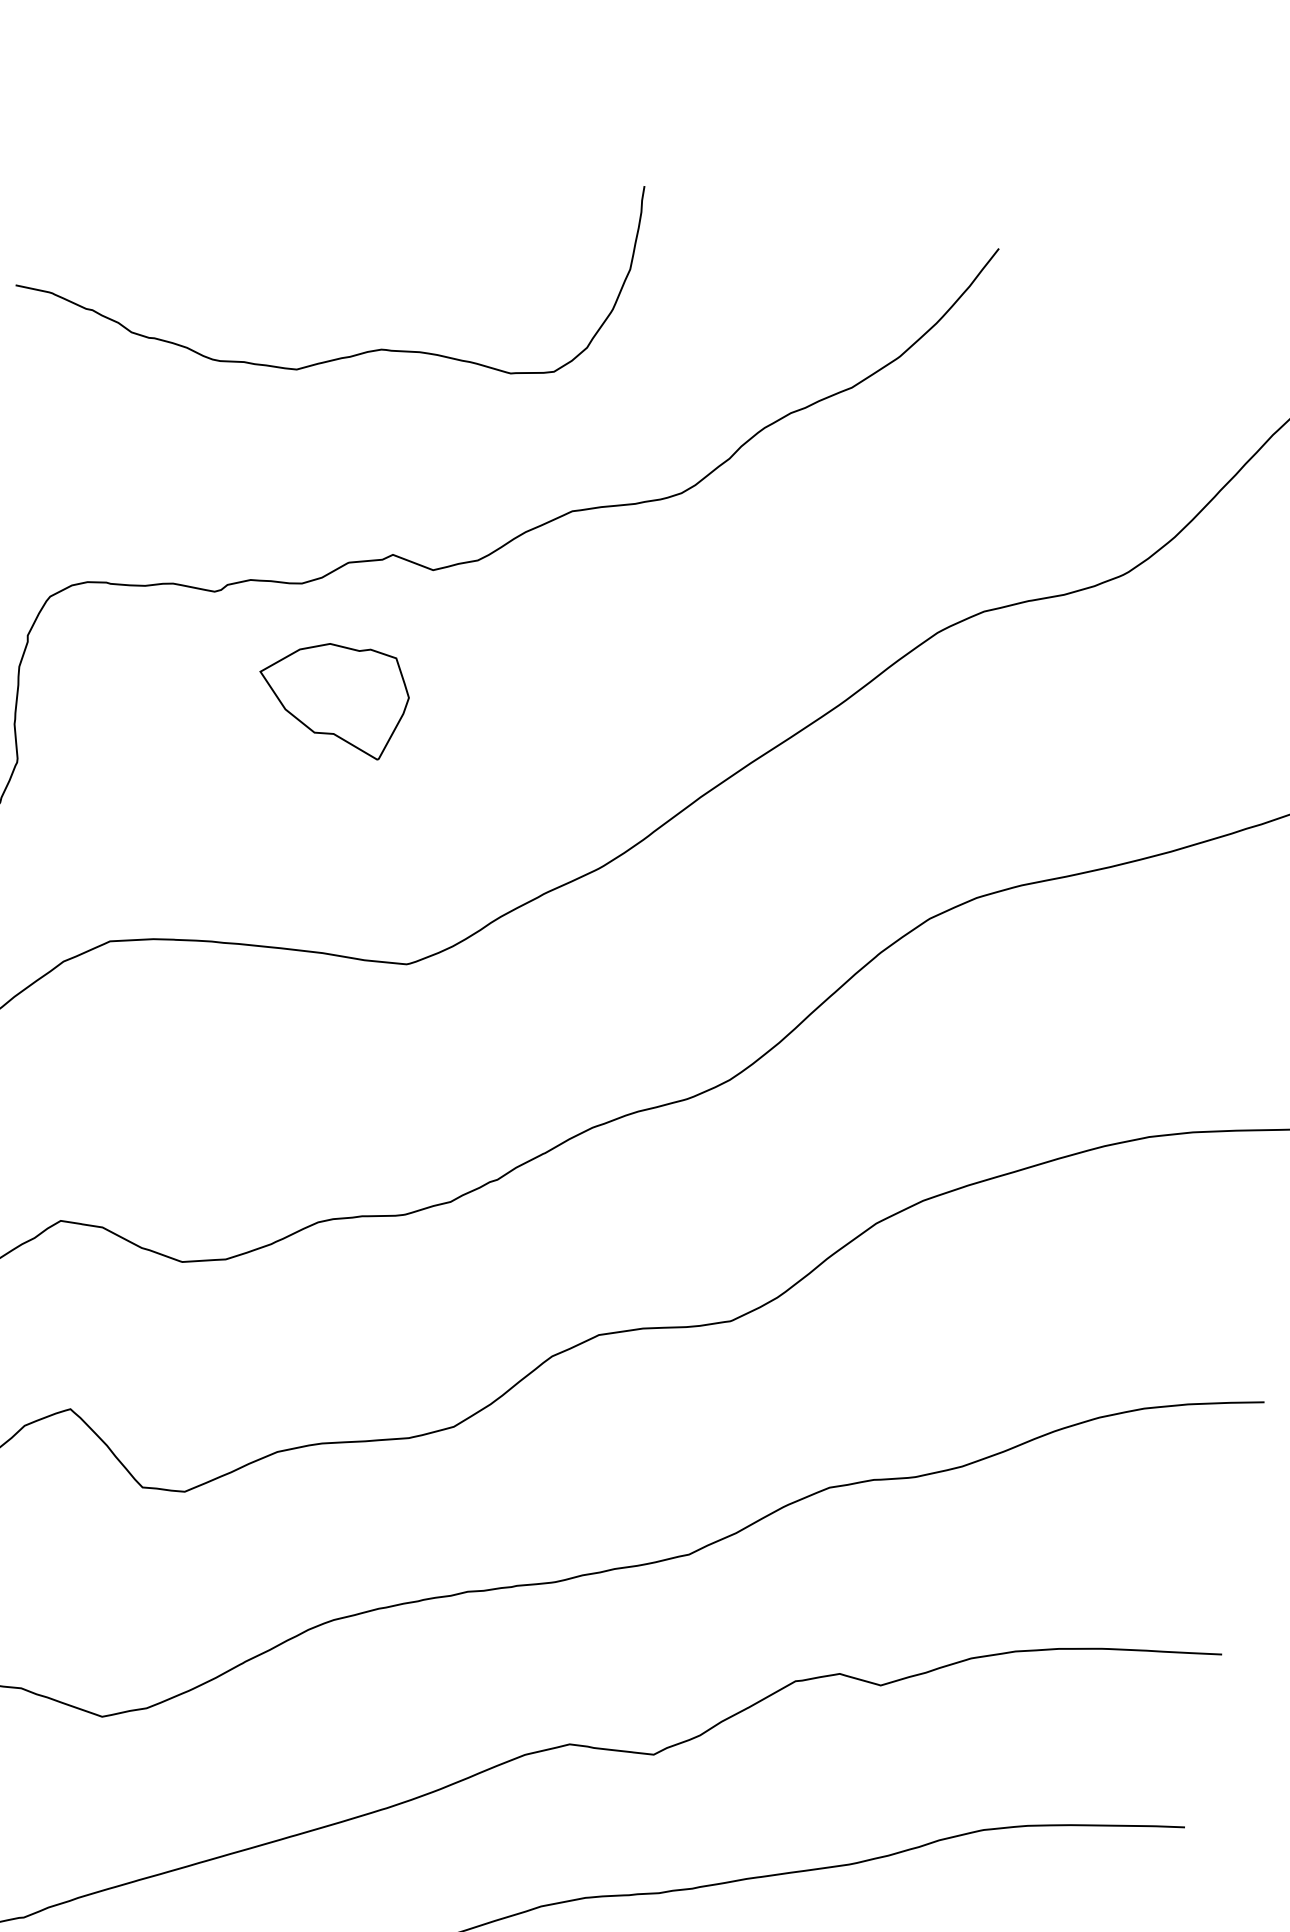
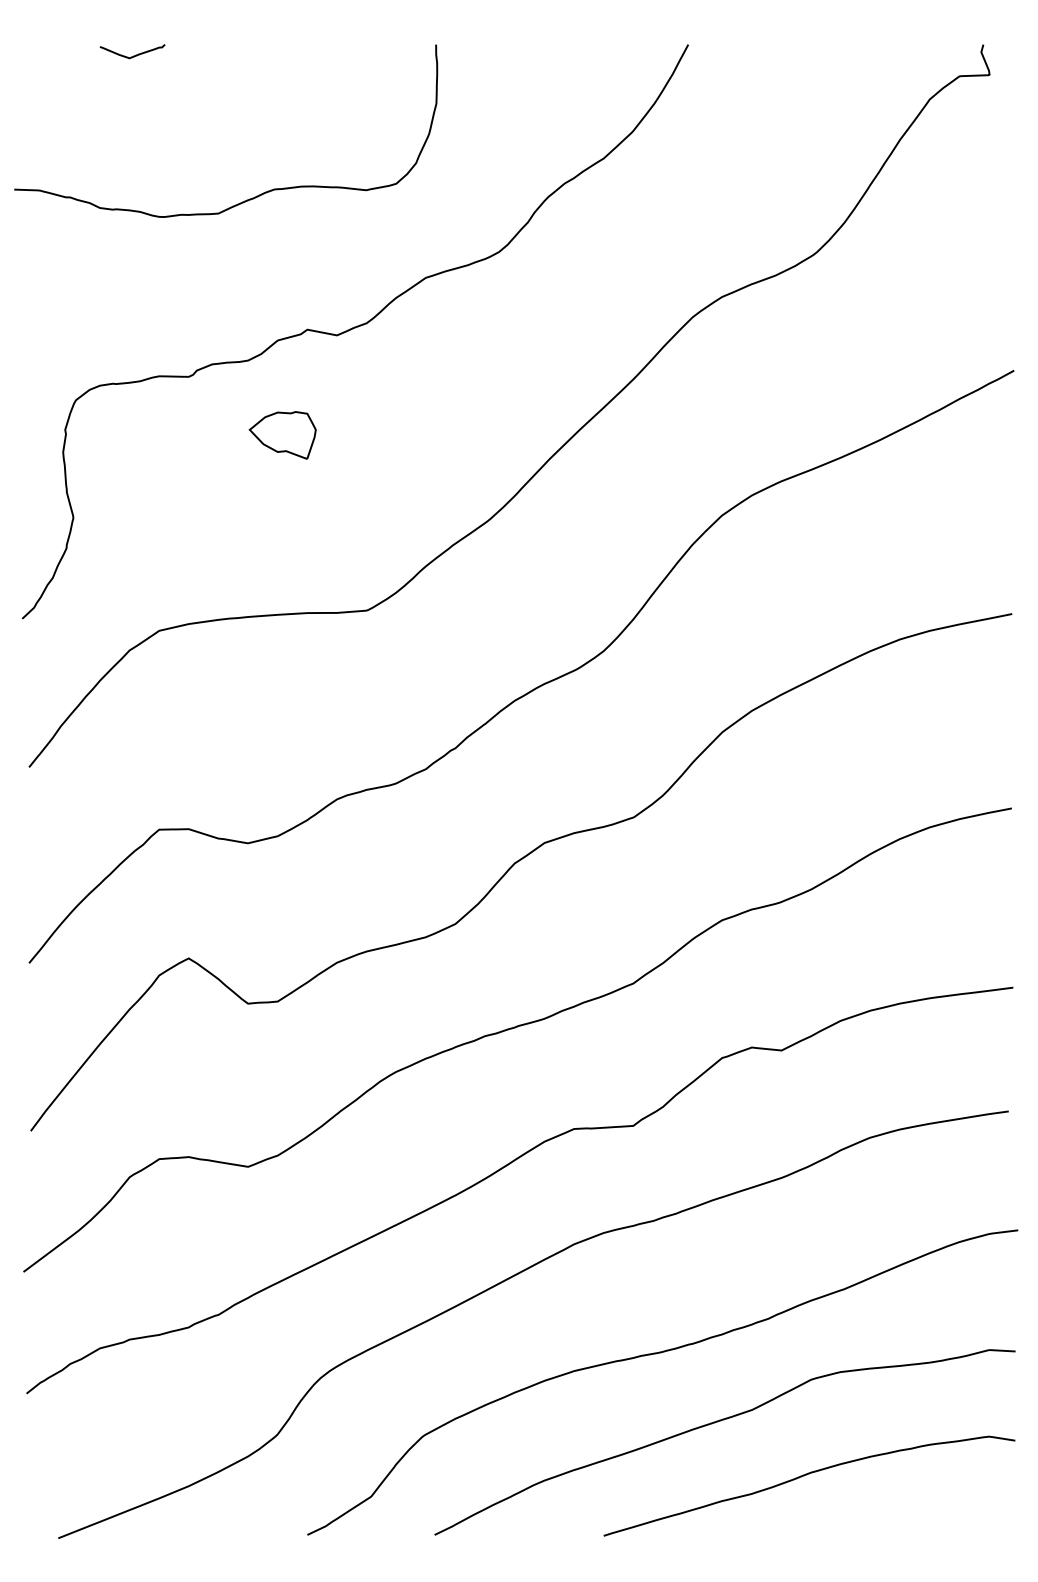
curve: (216, 126) -> (133, 55), added
part: (331, 697) -> (282, 435), size x0.62

